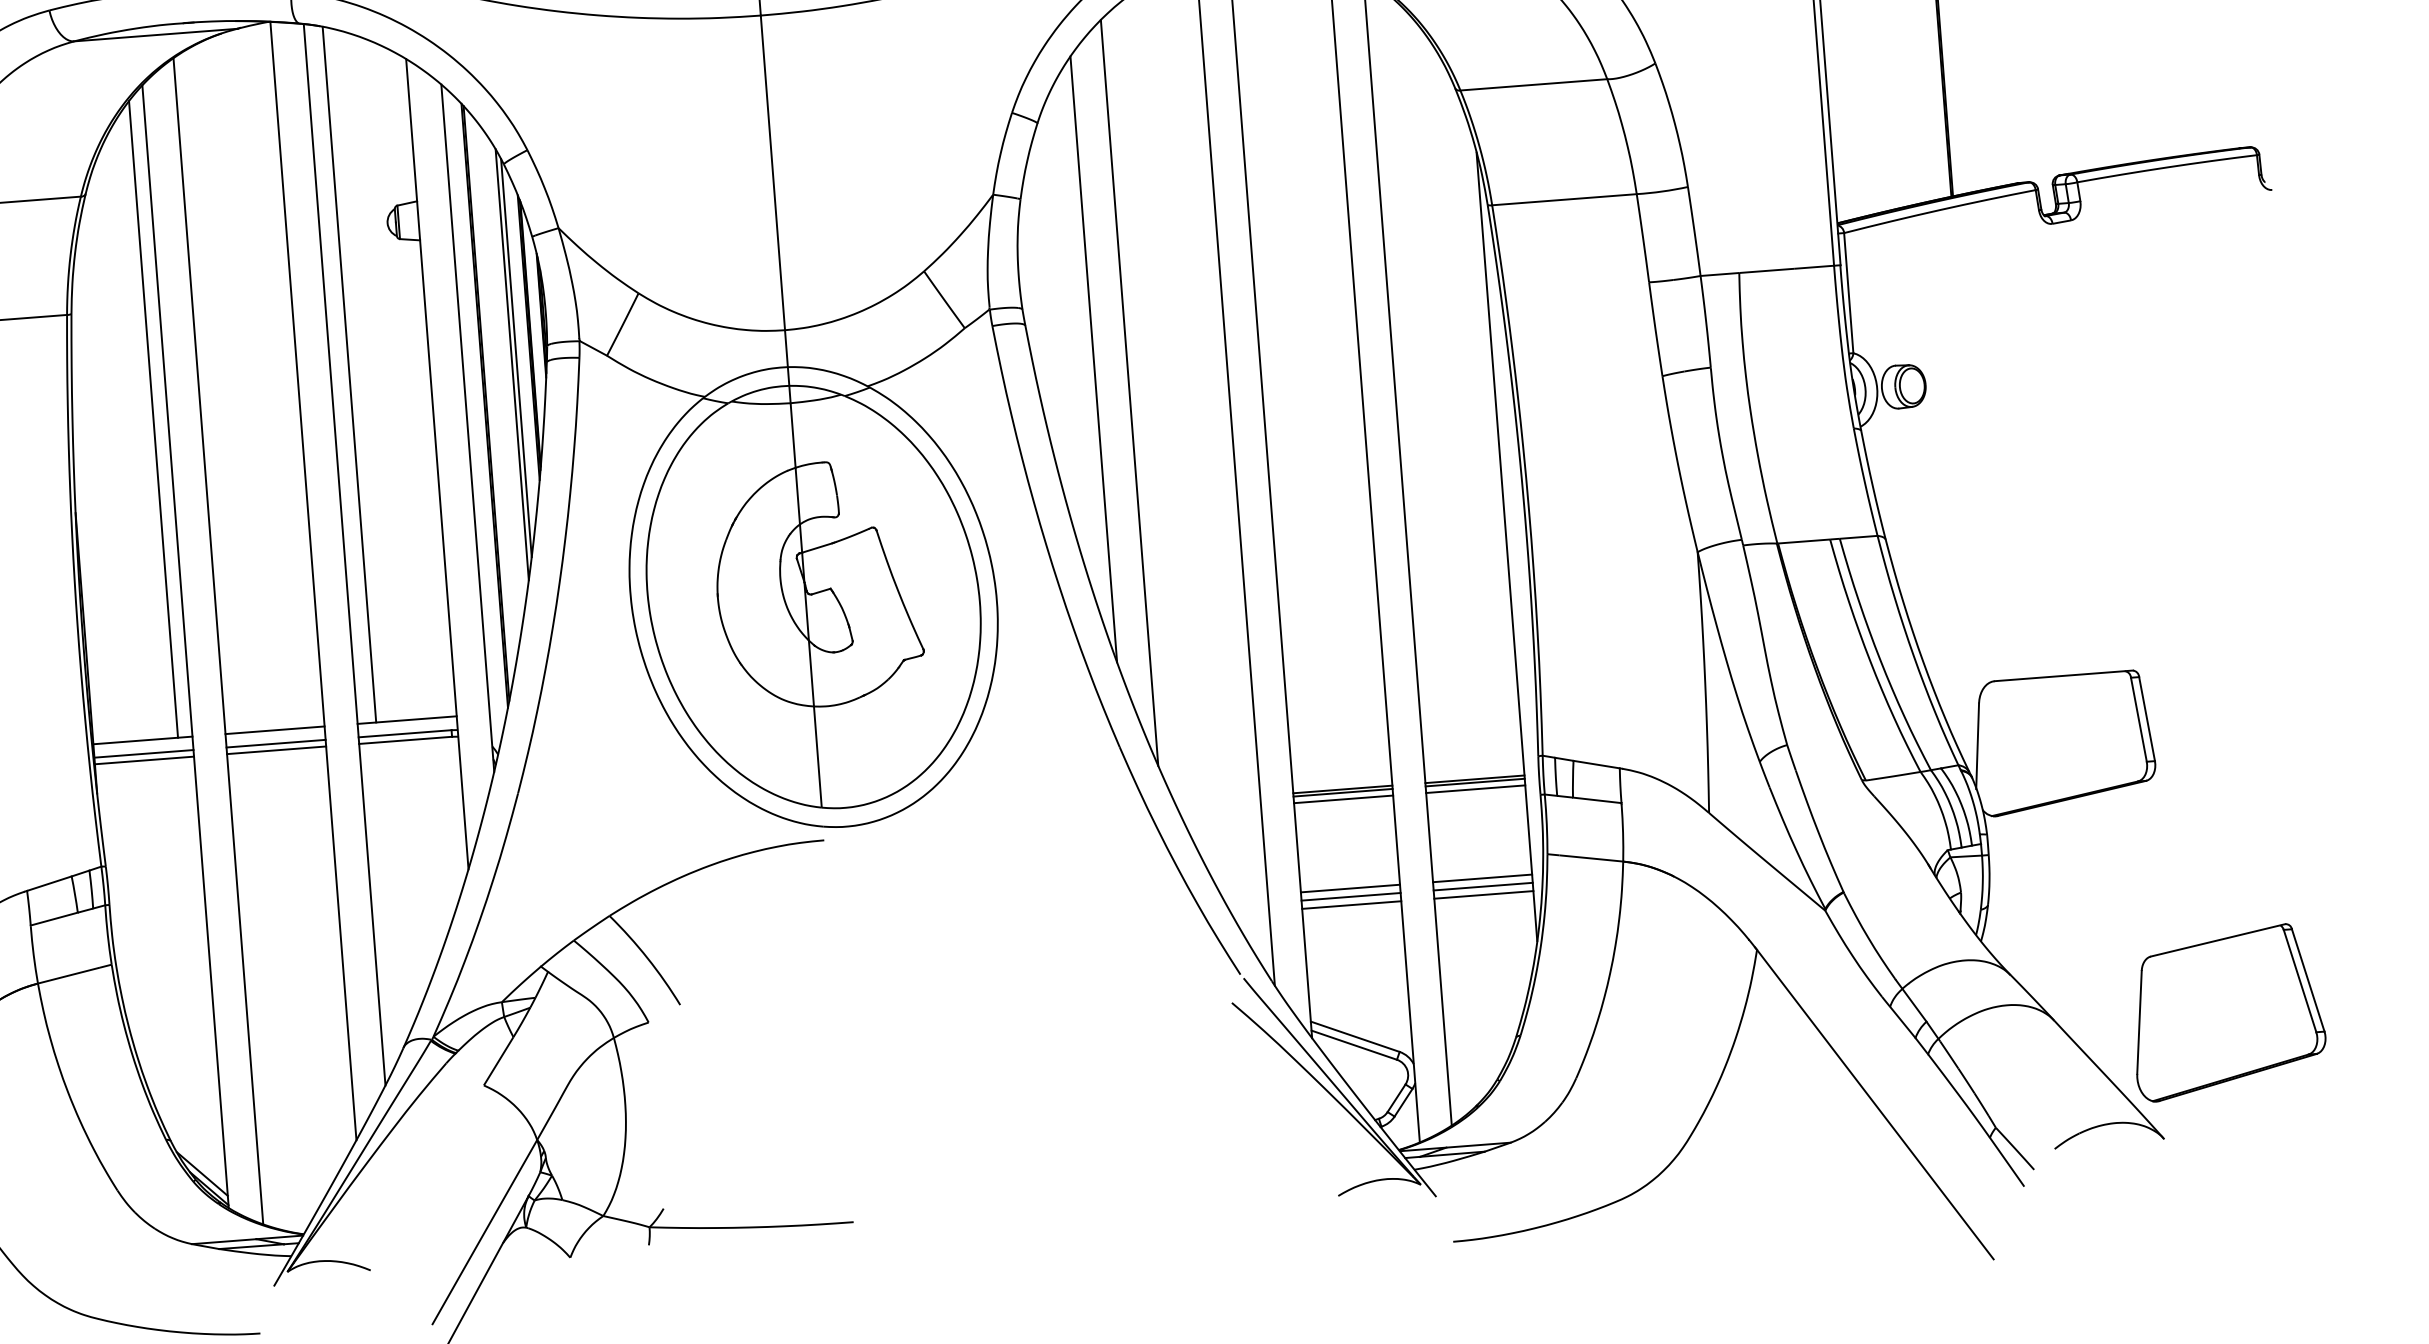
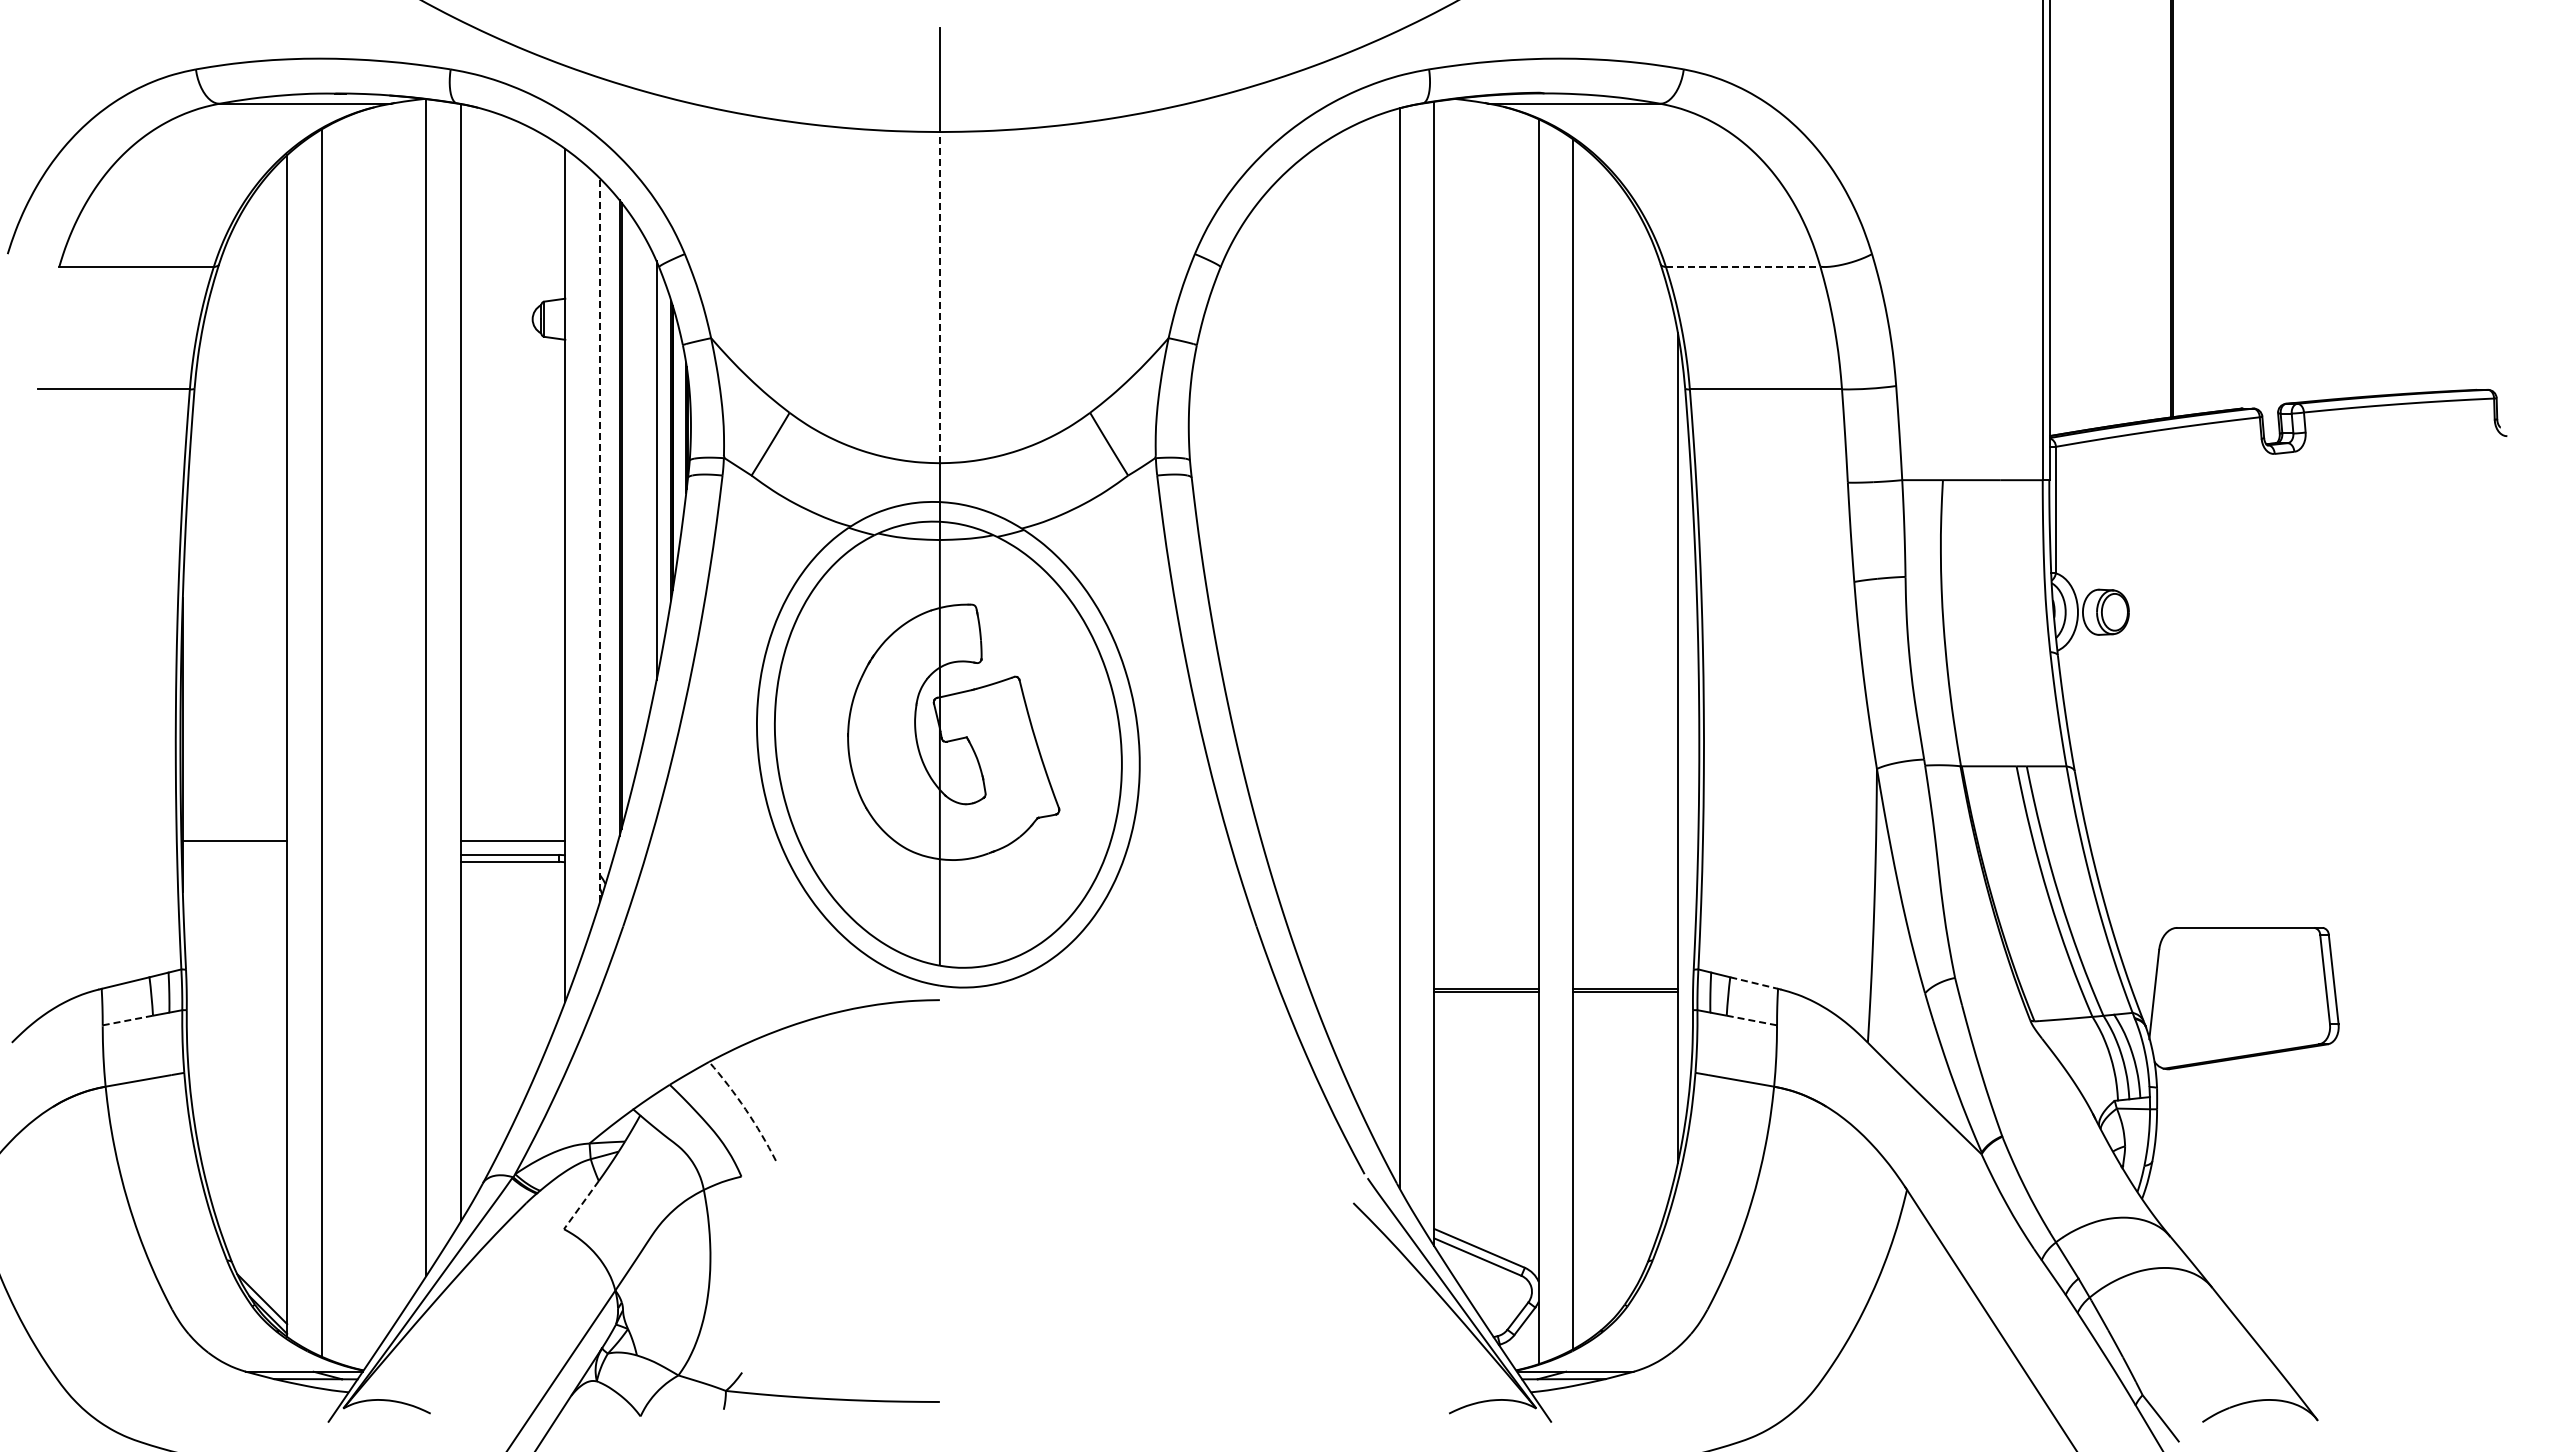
line: (1534, 84) -> (1743, 266), solid -> dashed
line: (772, 172) -> (939, 297), solid -> dashed
line: (1093, 359) -> (1260, 518), removed
line: (512, 364) -> (651, 477), removed
line: (349, 374) -> (480, 474), removed
line: (1129, 392) -> (1295, 556), removed
line: (153, 419) -> (271, 505), removed
line: (468, 428) -> (600, 540), solid -> dashed
line: (274, 730) -> (373, 840), removed
line: (275, 743) -> (373, 854), removed
line: (276, 750) -> (373, 861), removed
line: (143, 753) -> (234, 854), removed
line: (143, 760) -> (234, 861), removed
line: (1597, 764) -> (1754, 983), solid -> dashed
line: (1475, 789) -> (1625, 999), removed
line: (1343, 799) -> (1486, 999), removed
line: (1596, 800) -> (1751, 1020), solid -> dashed
line: (1482, 877) -> (1625, 1092), removed
line: (1483, 886) -> (1625, 1101), removed
line: (1350, 888) -> (1486, 1092), removed
line: (1483, 895) -> (1625, 1110), removed
line: (1351, 896) -> (1486, 1101), removed
line: (1351, 905) -> (1486, 1110), removed
line: (53, 919) -> (127, 1020), solid -> dashed
arc: (647, 958) -> (745, 1109), solid -> dashed
part: (2227, 1011) -> (2394, 1292), removed
line: (498, 1061) -> (581, 1205), solid -> dashed

